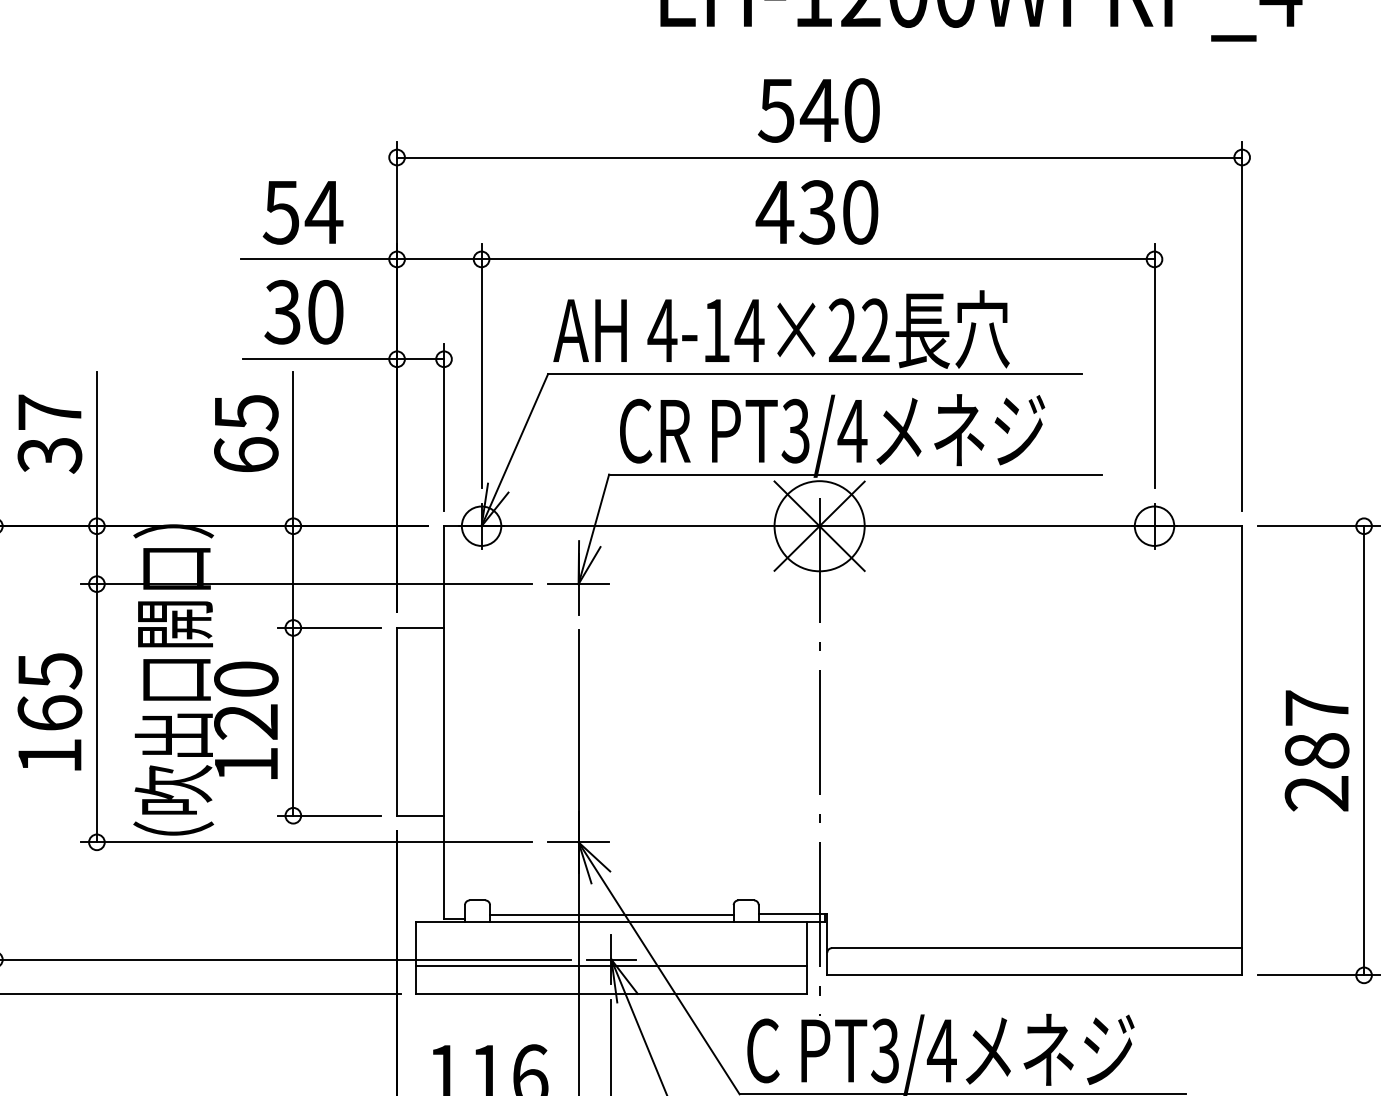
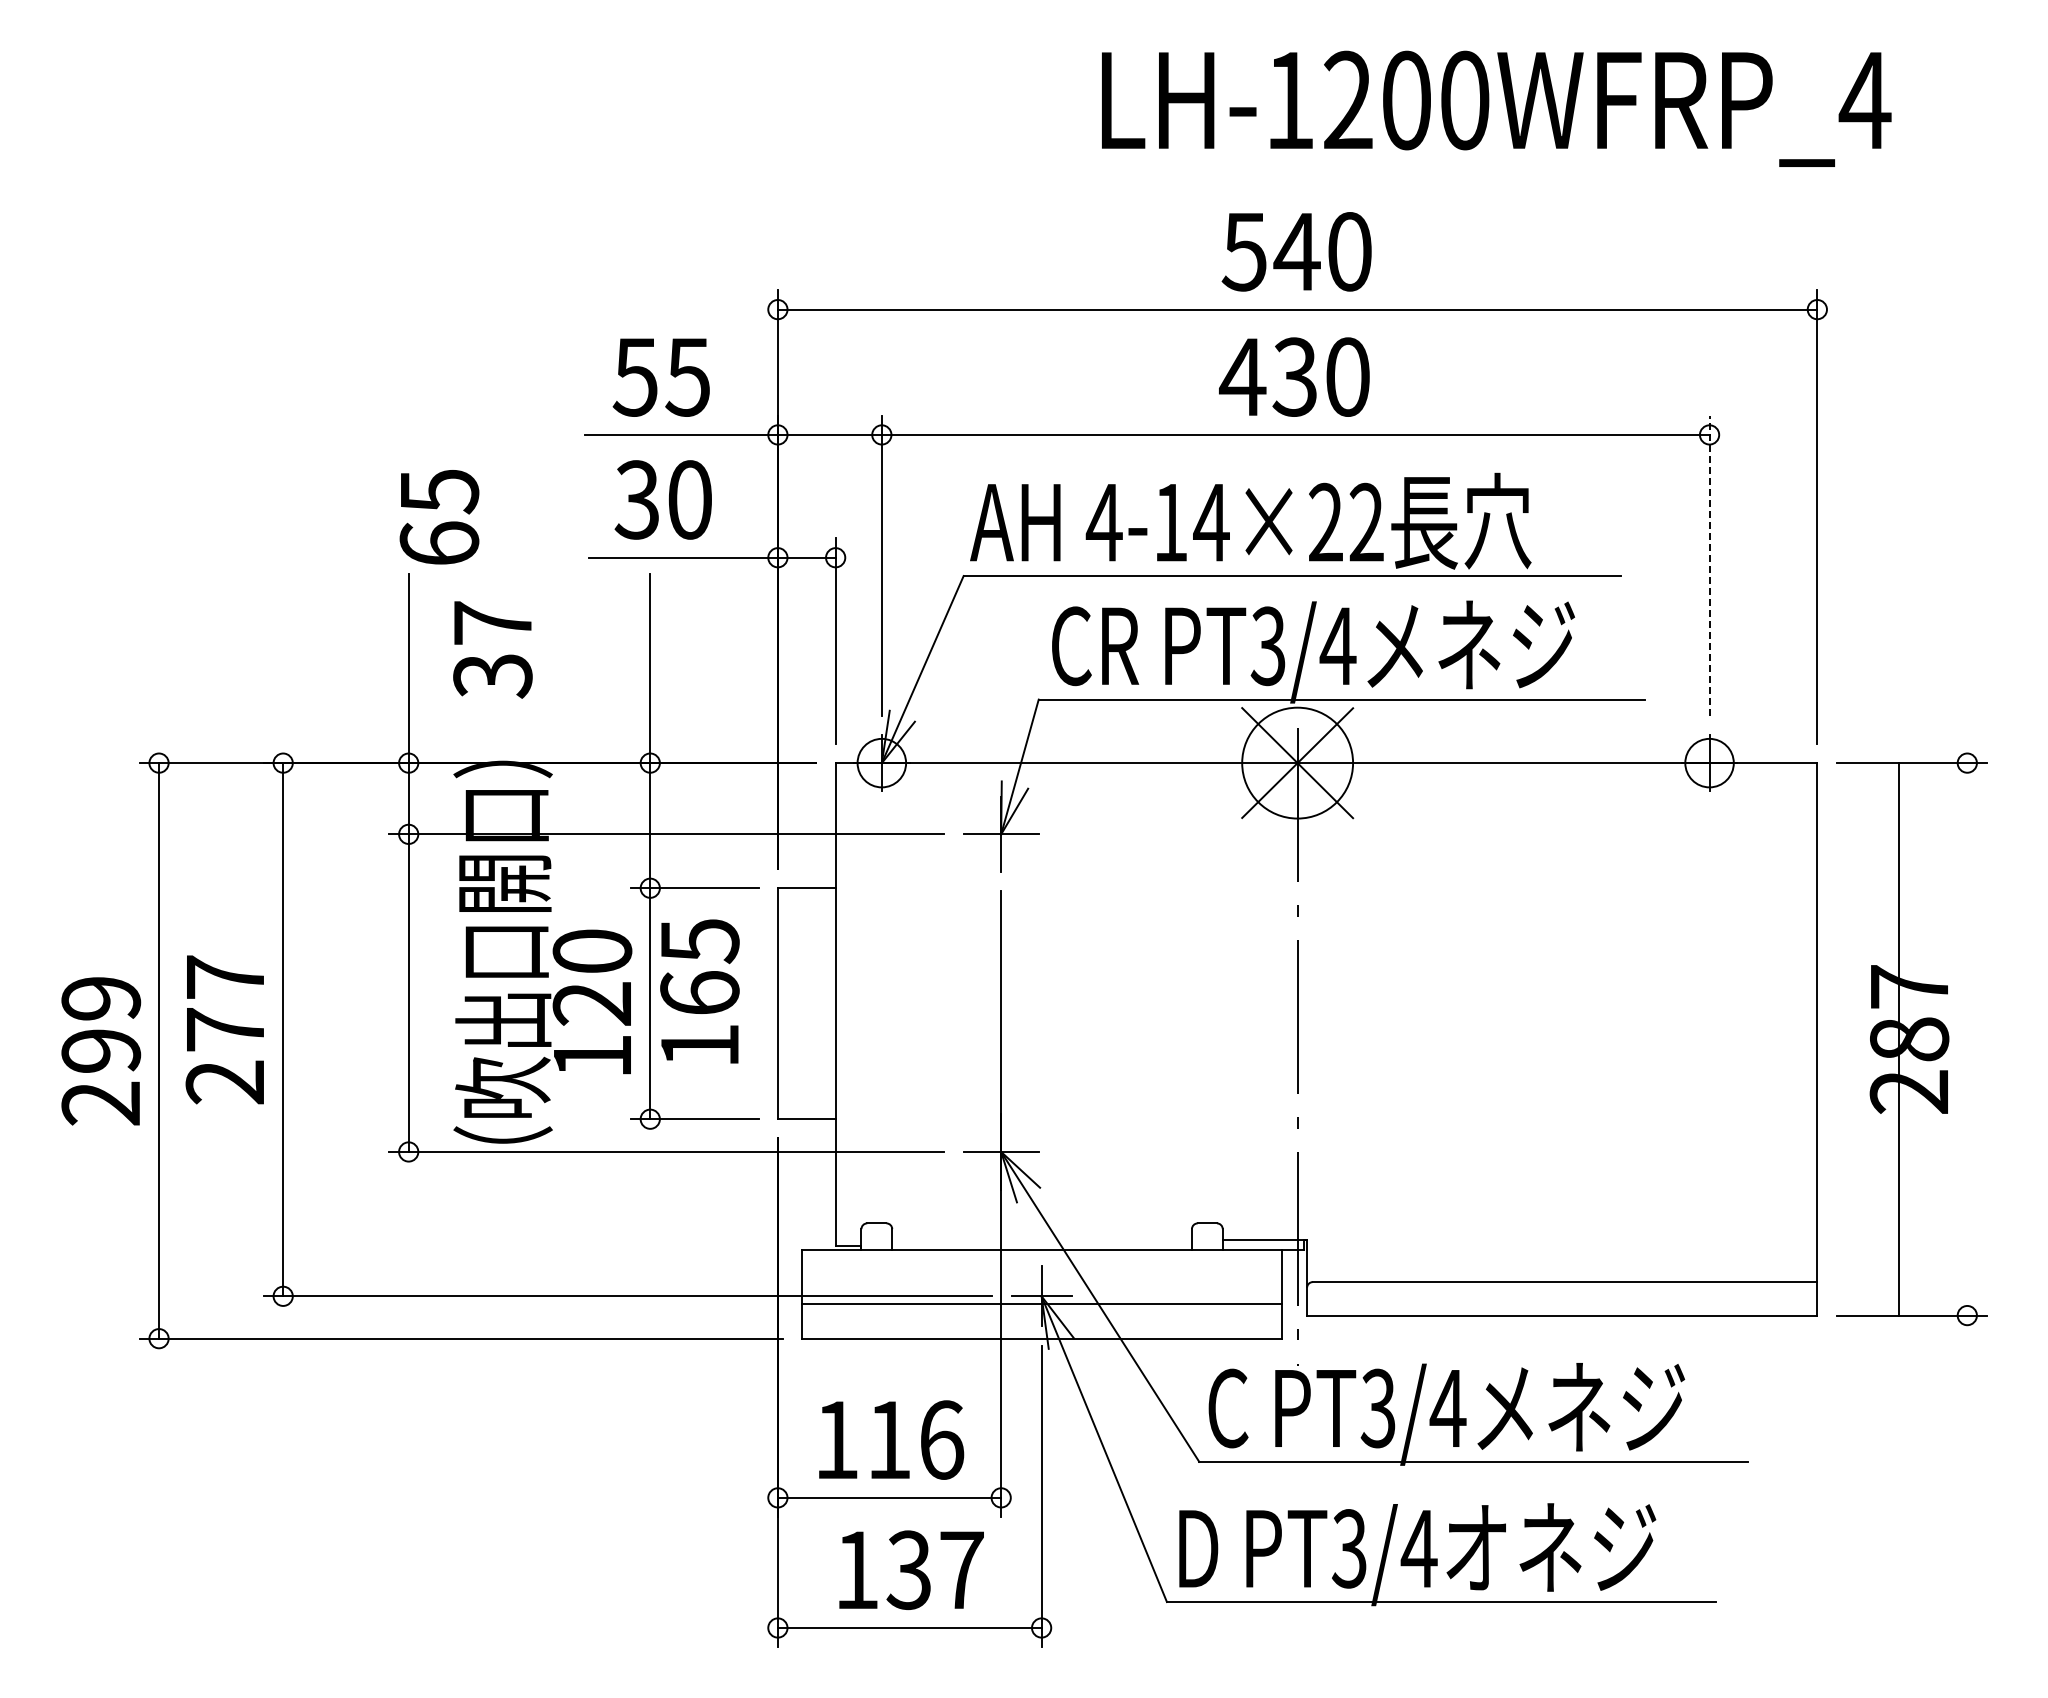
text: (323, 212) -> (687, 377), 54 -> 55
line: (1154, 365) -> (1709, 565), solid -> dashed
text: (49, 433) -> (492, 649), moved
text: (246, 433) -> (439, 517), moved
text: (49, 711) -> (699, 991), moved
line: (1364, 750) -> (1899, 1039), moved
line: (612, 915) -> (1042, 1241), removed

